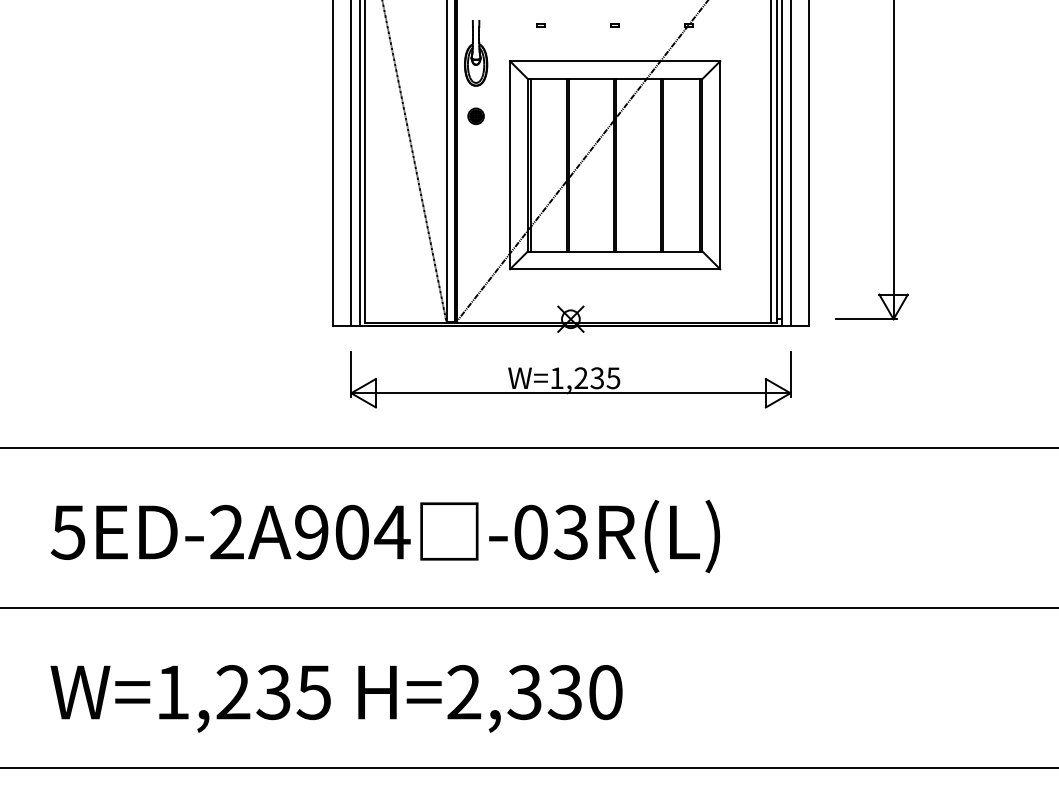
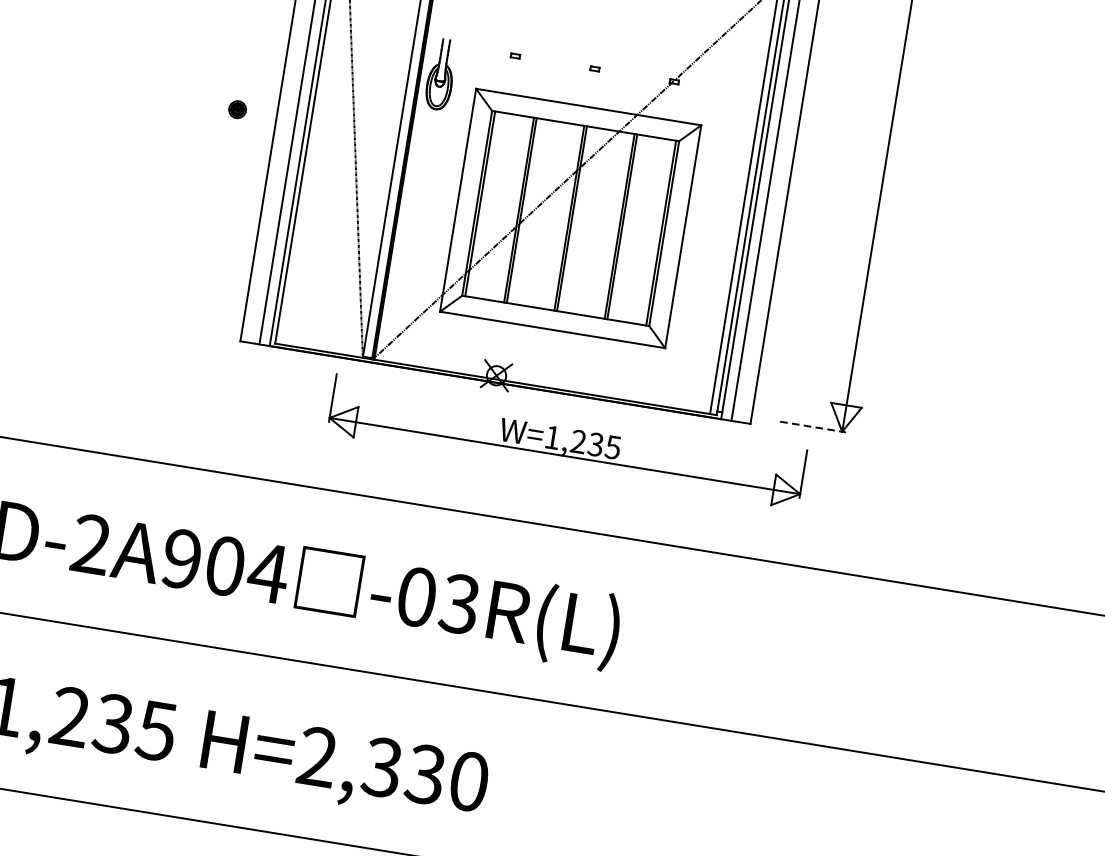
part: (475, 115) -> (237, 108), moved
line: (866, 319) -> (813, 427), solid -> dashed
part: (570, 379) -> (566, 441), moved

